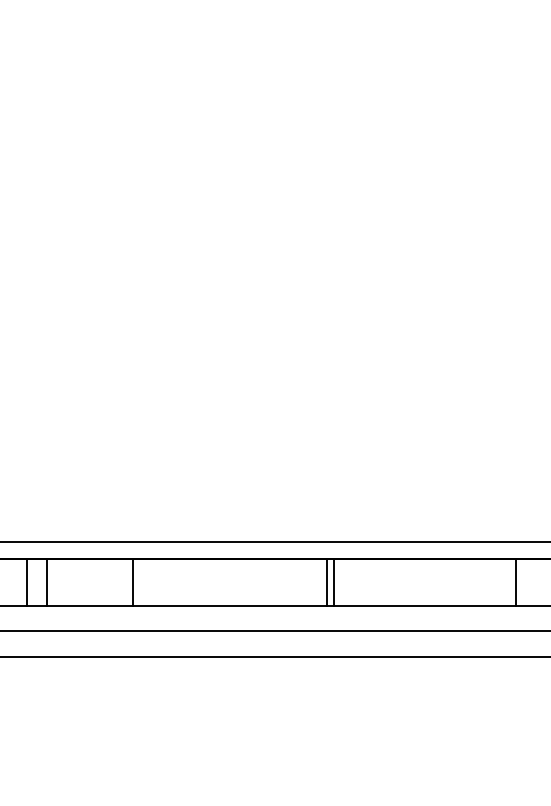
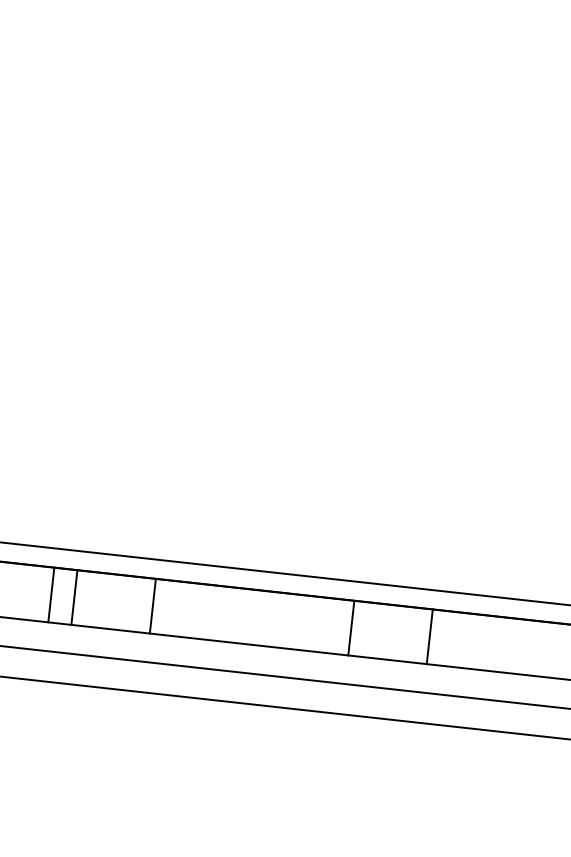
line: (133, 582) -> (153, 606), moved
line: (326, 582) -> (350, 628), moved
line: (333, 582) -> (429, 636), moved

